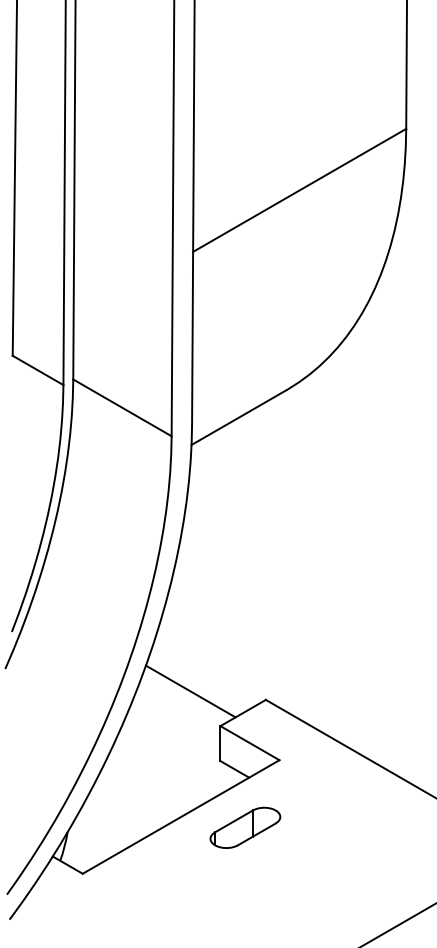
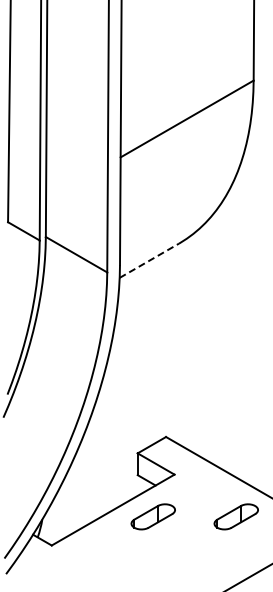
line: (239, 417) -> (149, 260), solid -> dashed
line: (191, 691) -> (119, 431), removed
part: (377, 827) -> (235, 516), added

